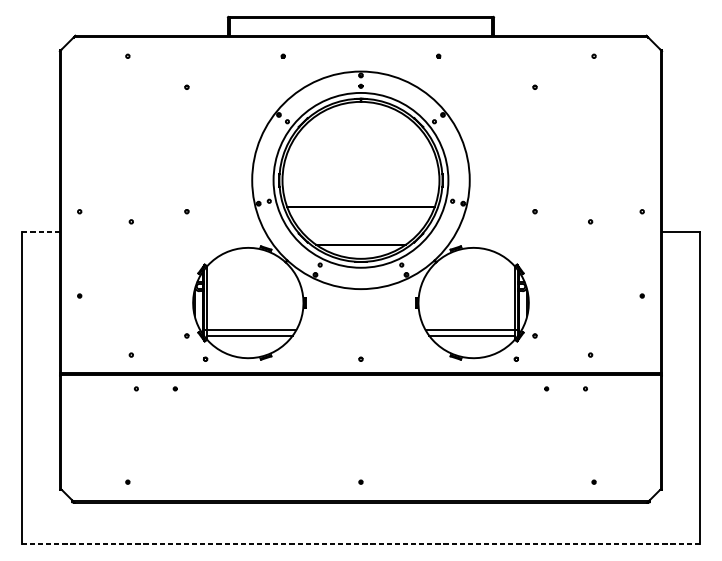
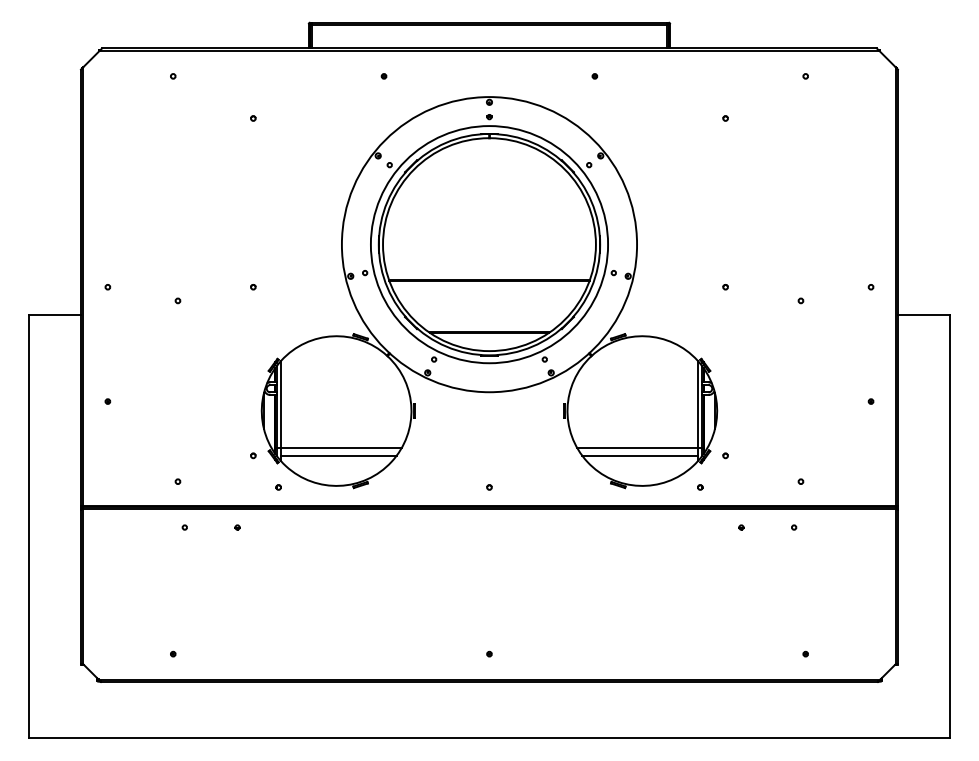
line: (41, 231) -> (55, 314), dashed -> solid
line: (361, 544) -> (490, 738), dashed -> solid

